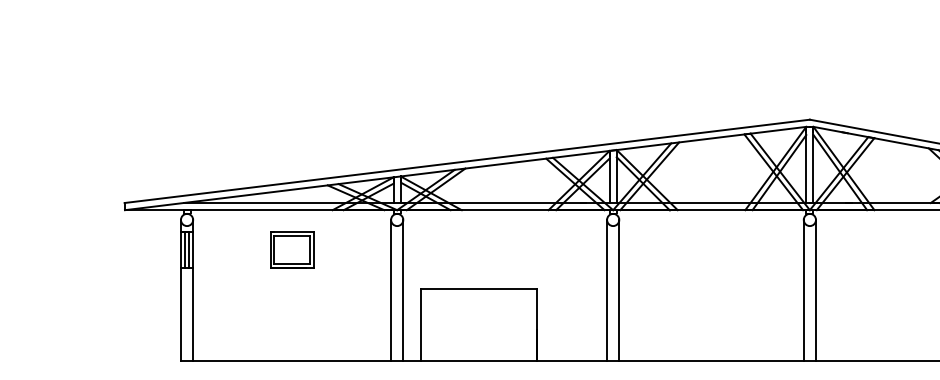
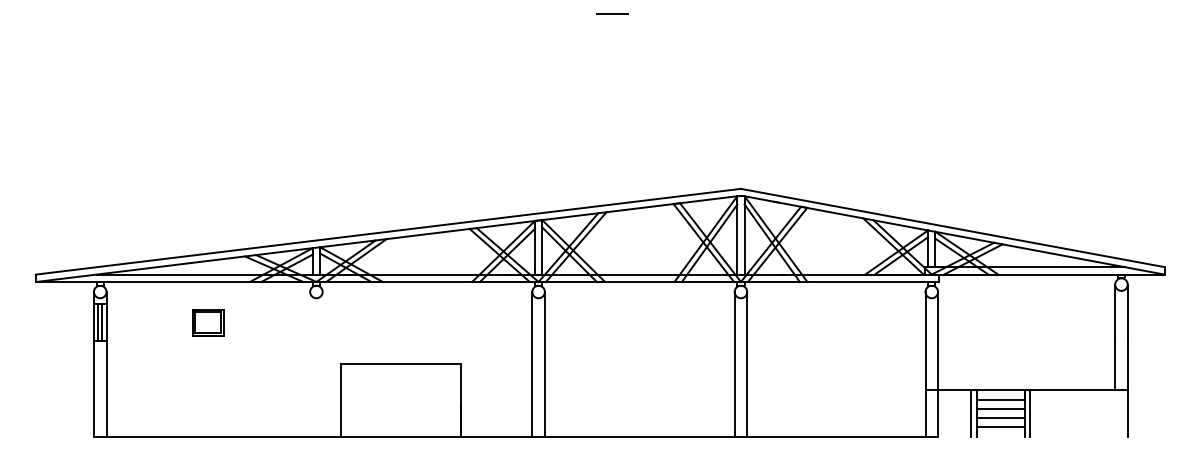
part: (291, 249) -> (207, 322), size x0.7
line: (391, 290) -> (310, 364), removed
line: (403, 290) -> (322, 364), removed

